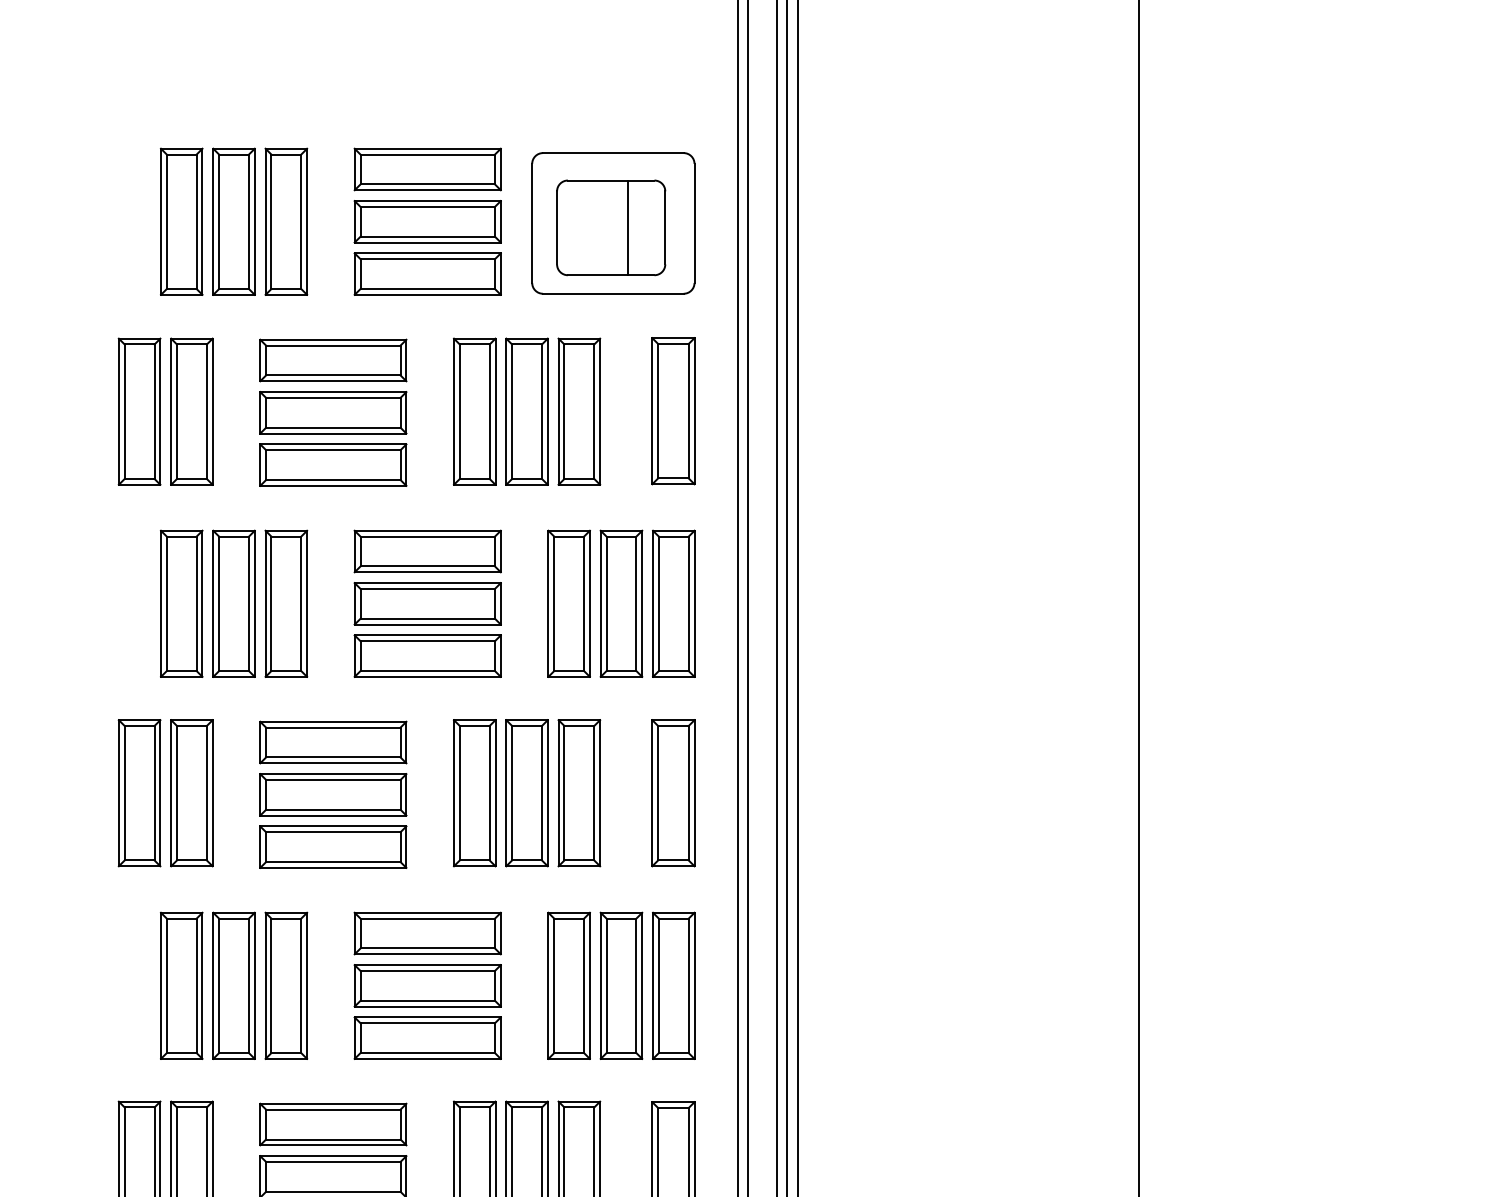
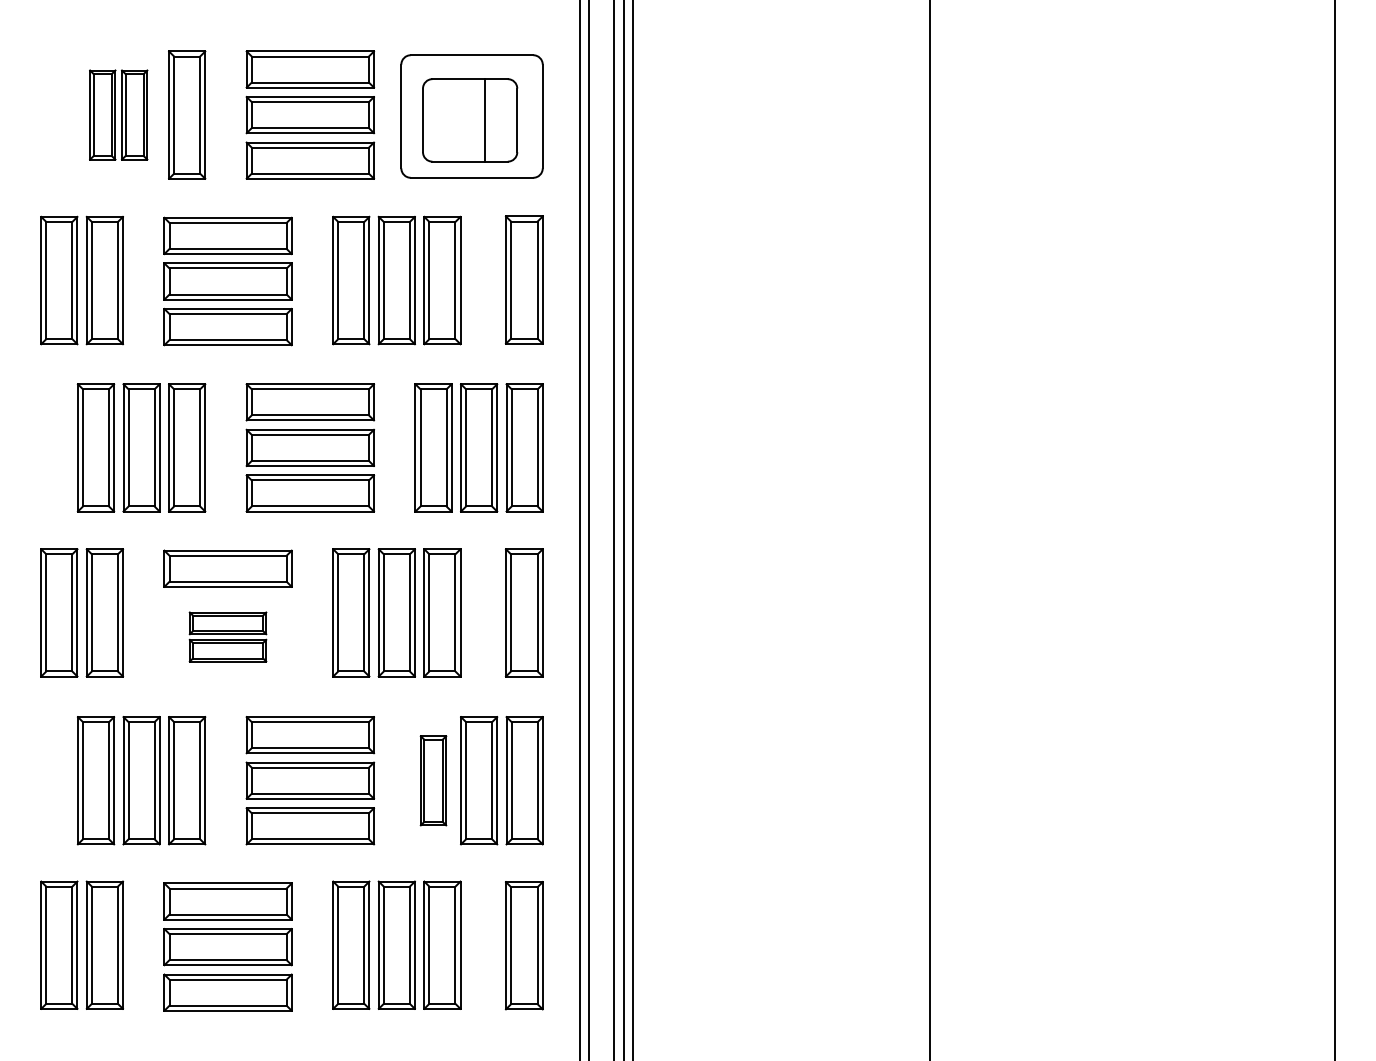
part: (207, 221) -> (118, 114), size x0.7
part: (332, 820) -> (227, 636), size x0.6
part: (569, 985) -> (433, 780), size x0.7

